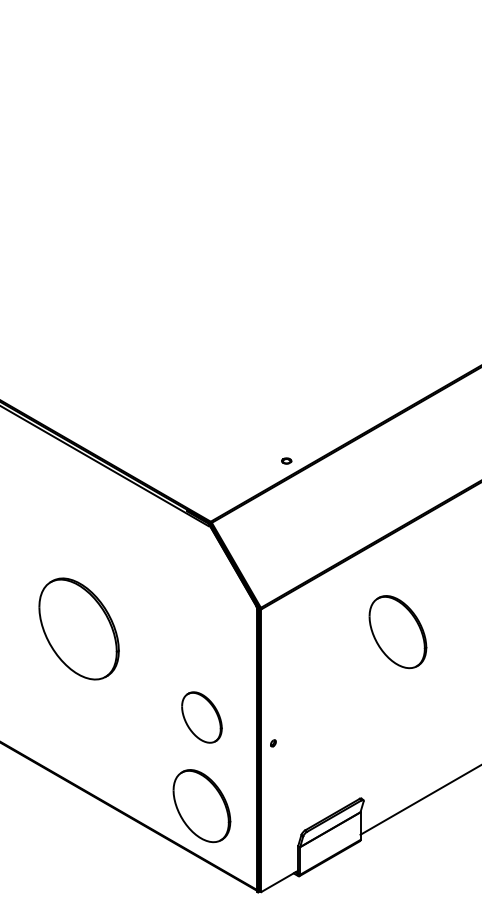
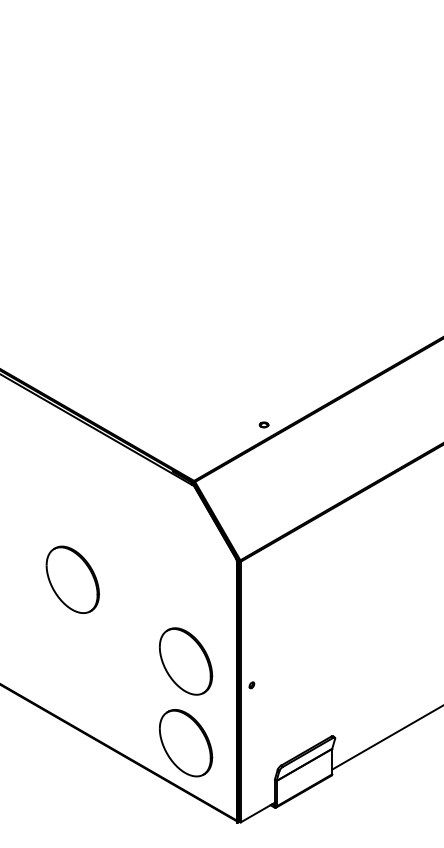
part: (79, 628) -> (73, 579), size x0.71
part: (397, 632) -> (366, 583), removed
part: (201, 717) -> (185, 661), size x1.43

